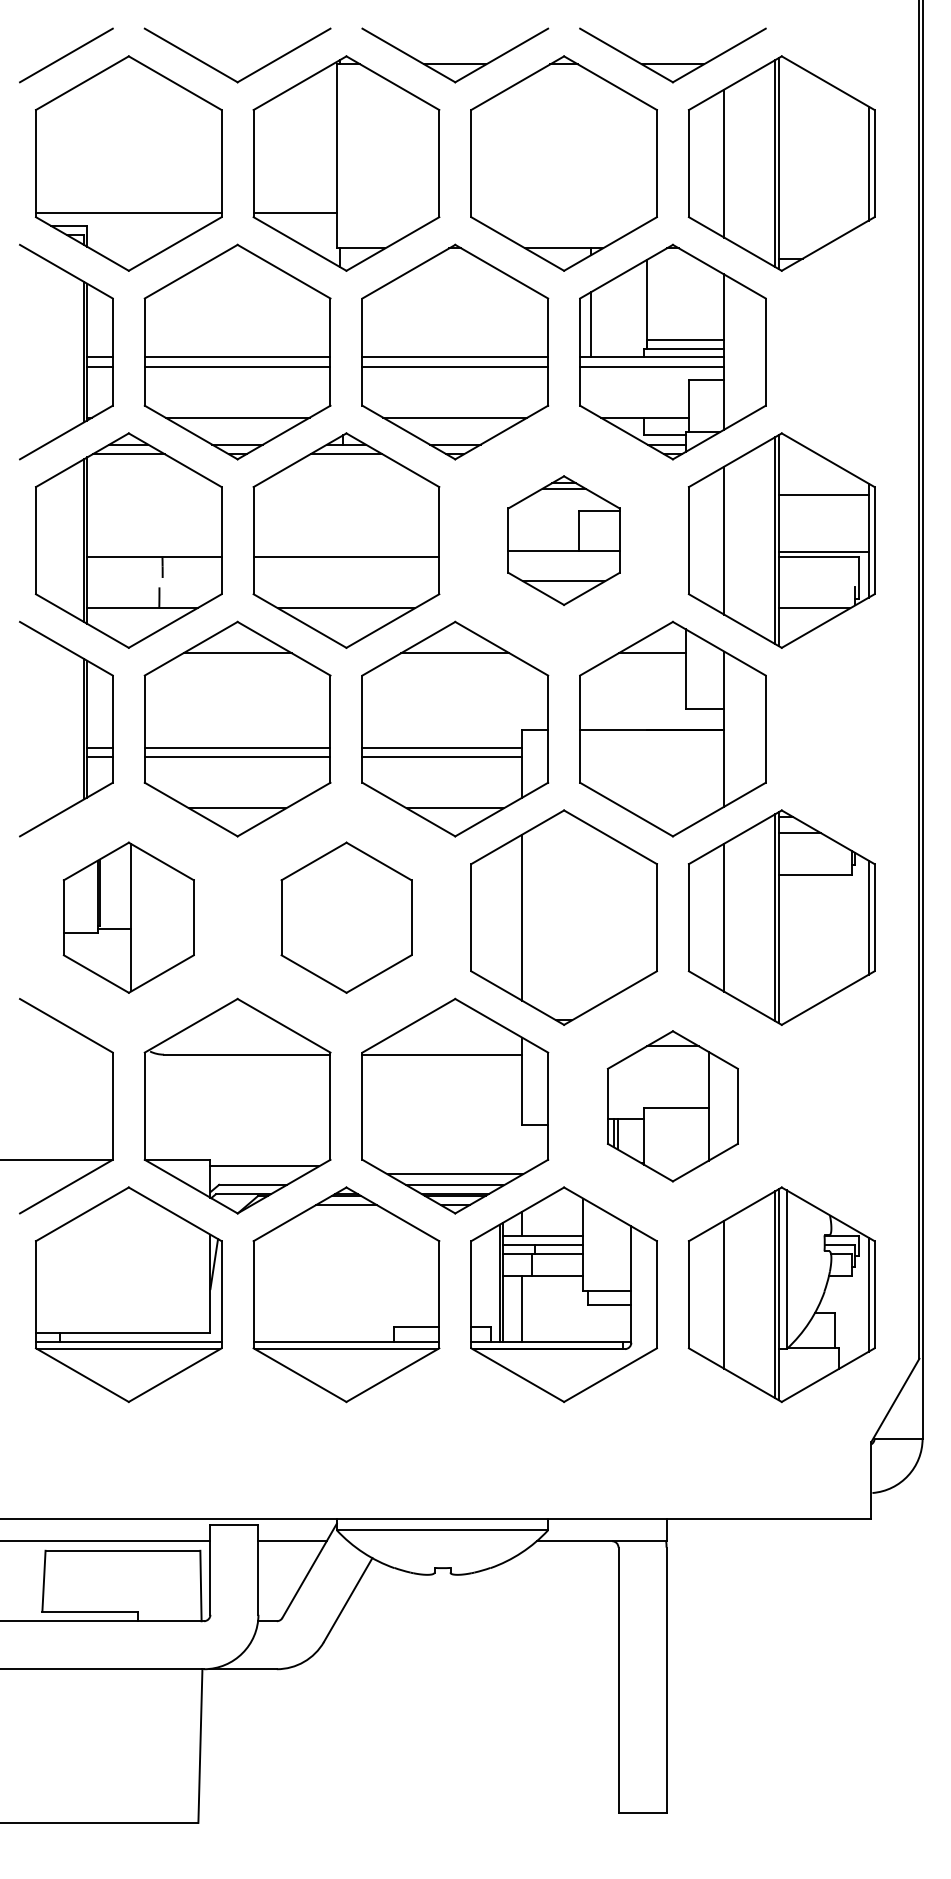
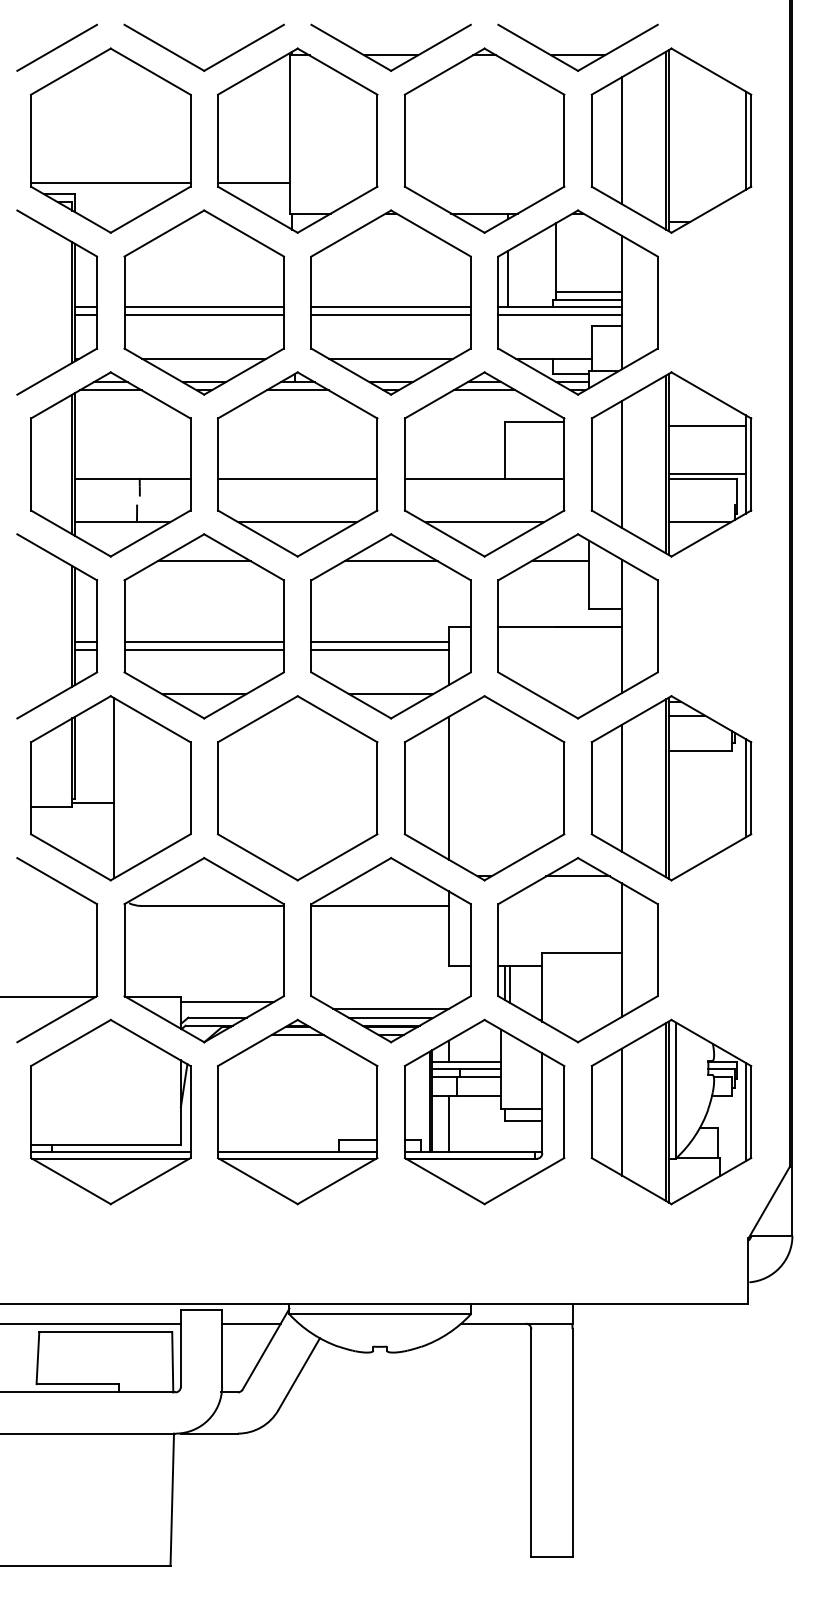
part: (564, 540) -> (484, 464), size x1.67
part: (128, 917) -> (110, 788), size x1.43
part: (346, 917) -> (297, 788), size x1.43
part: (672, 1106) -> (577, 950), size x1.43

